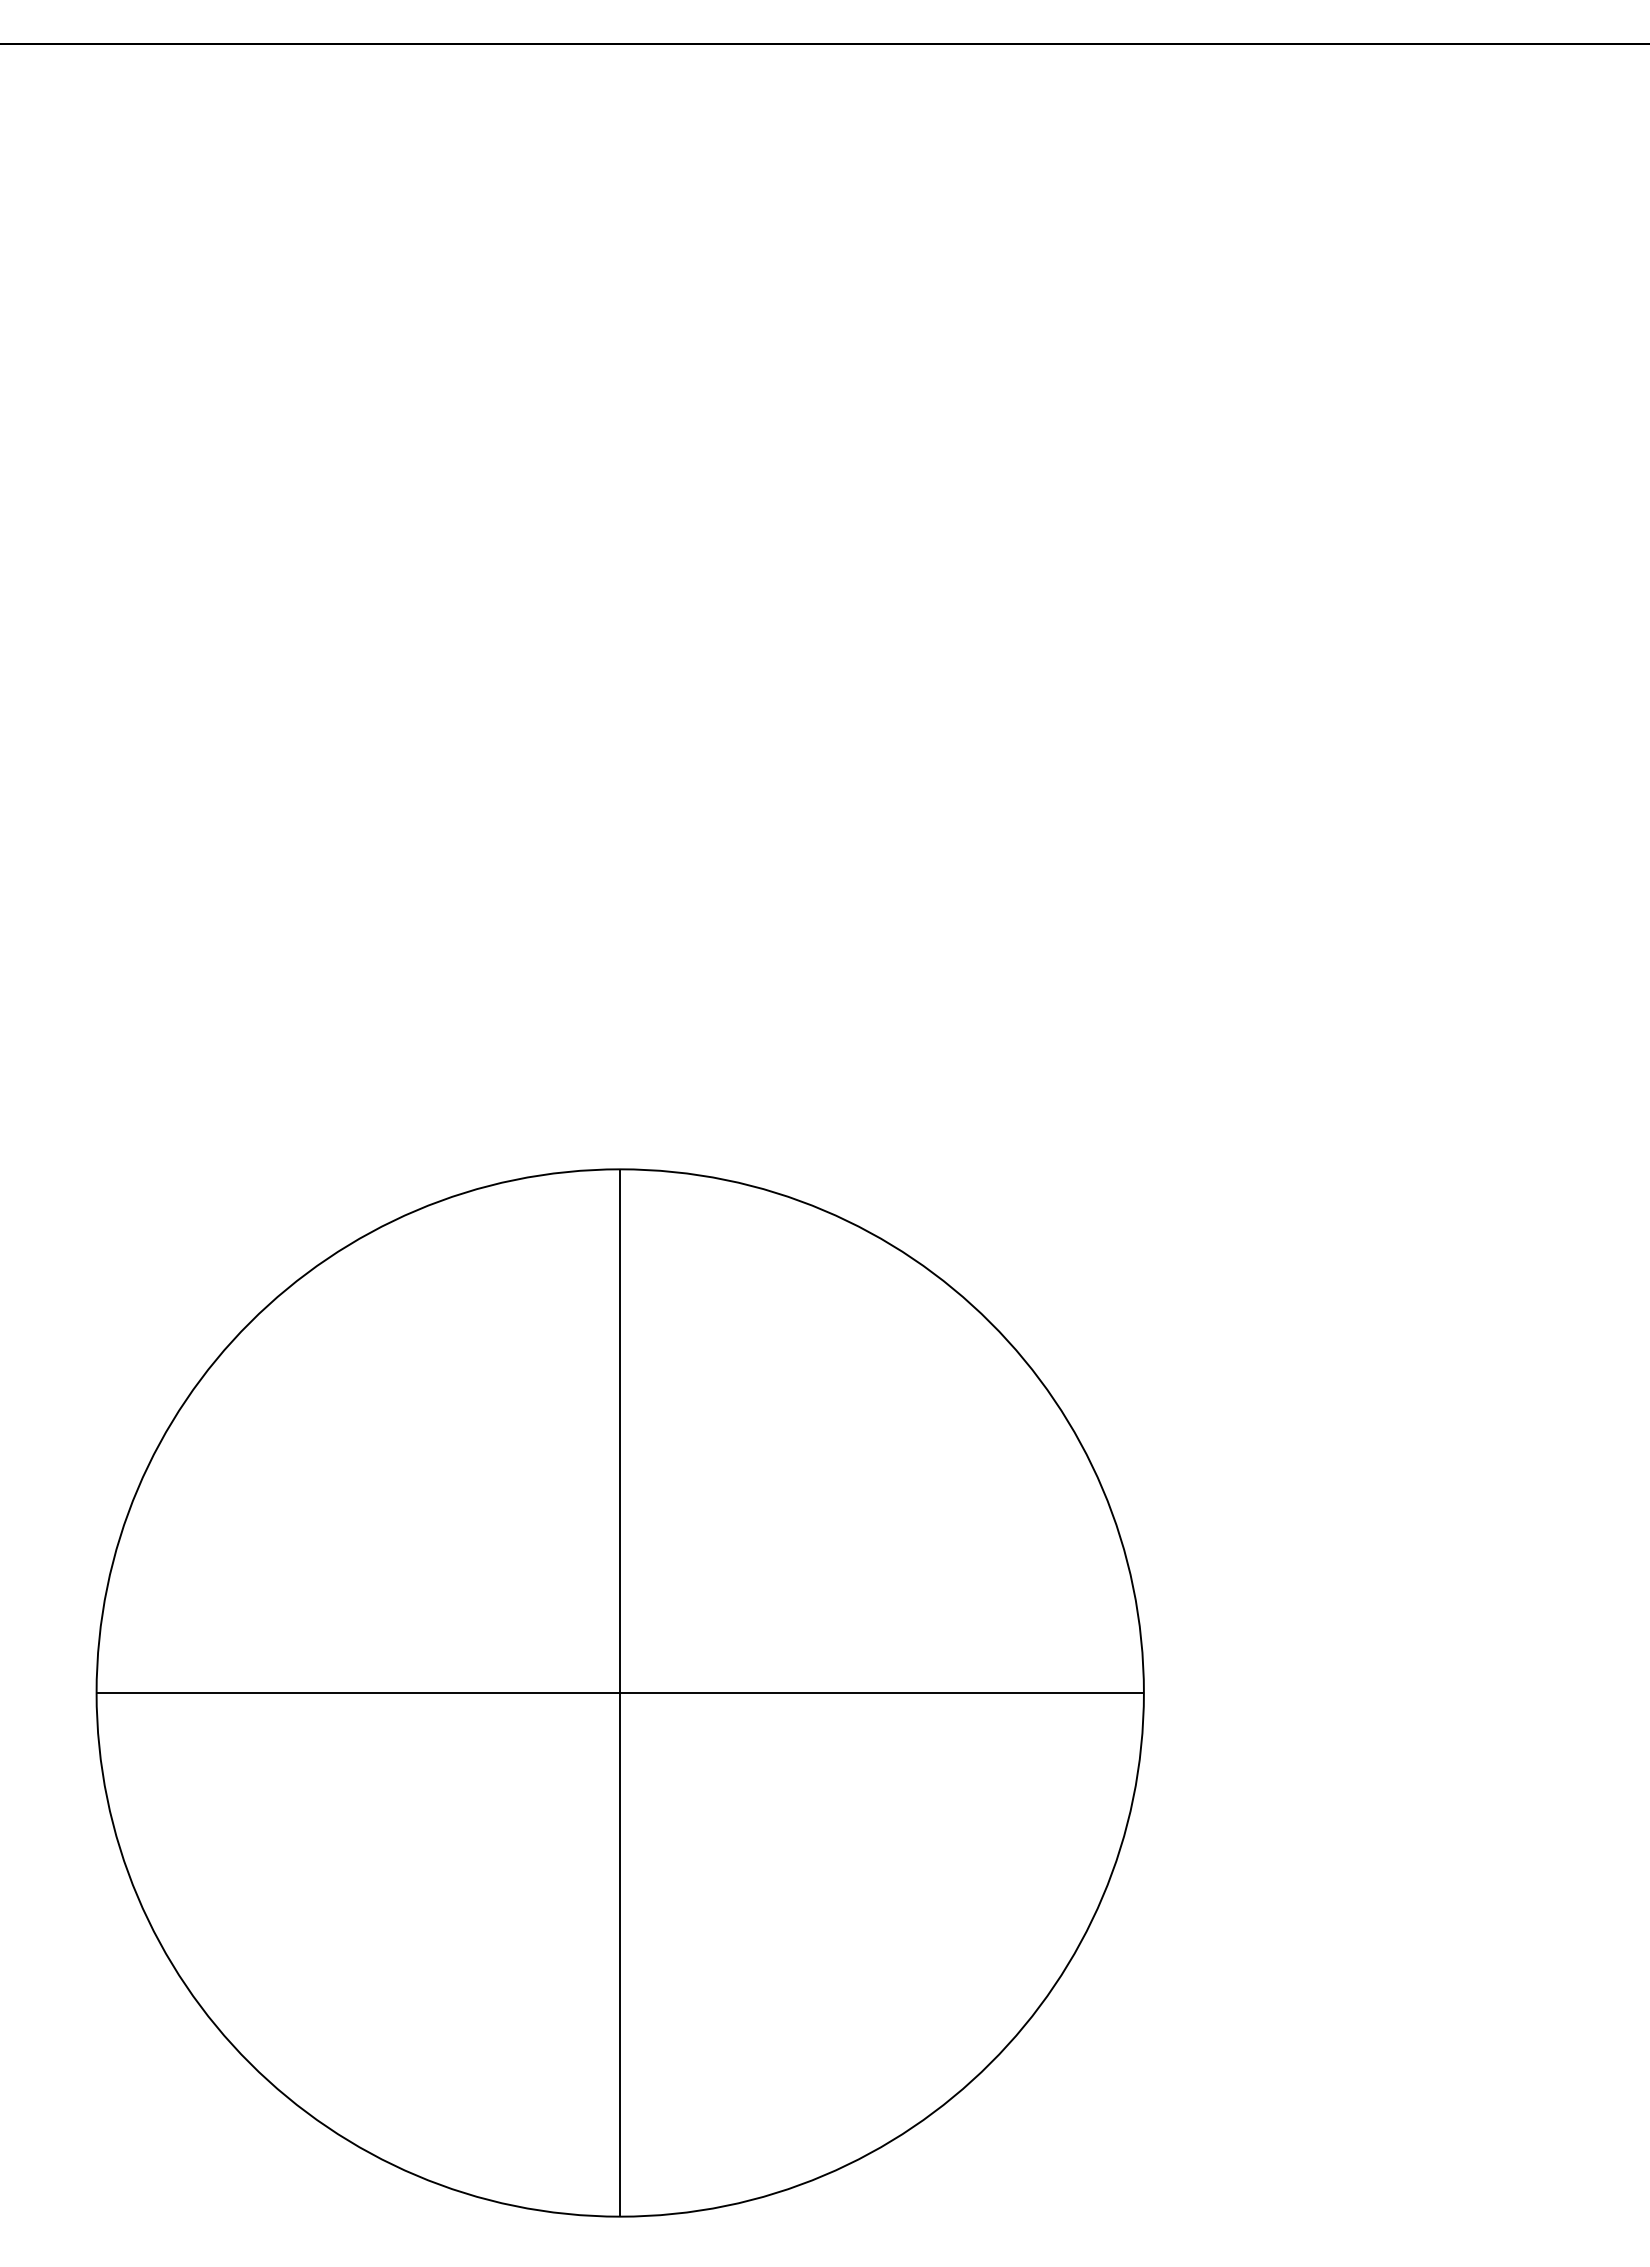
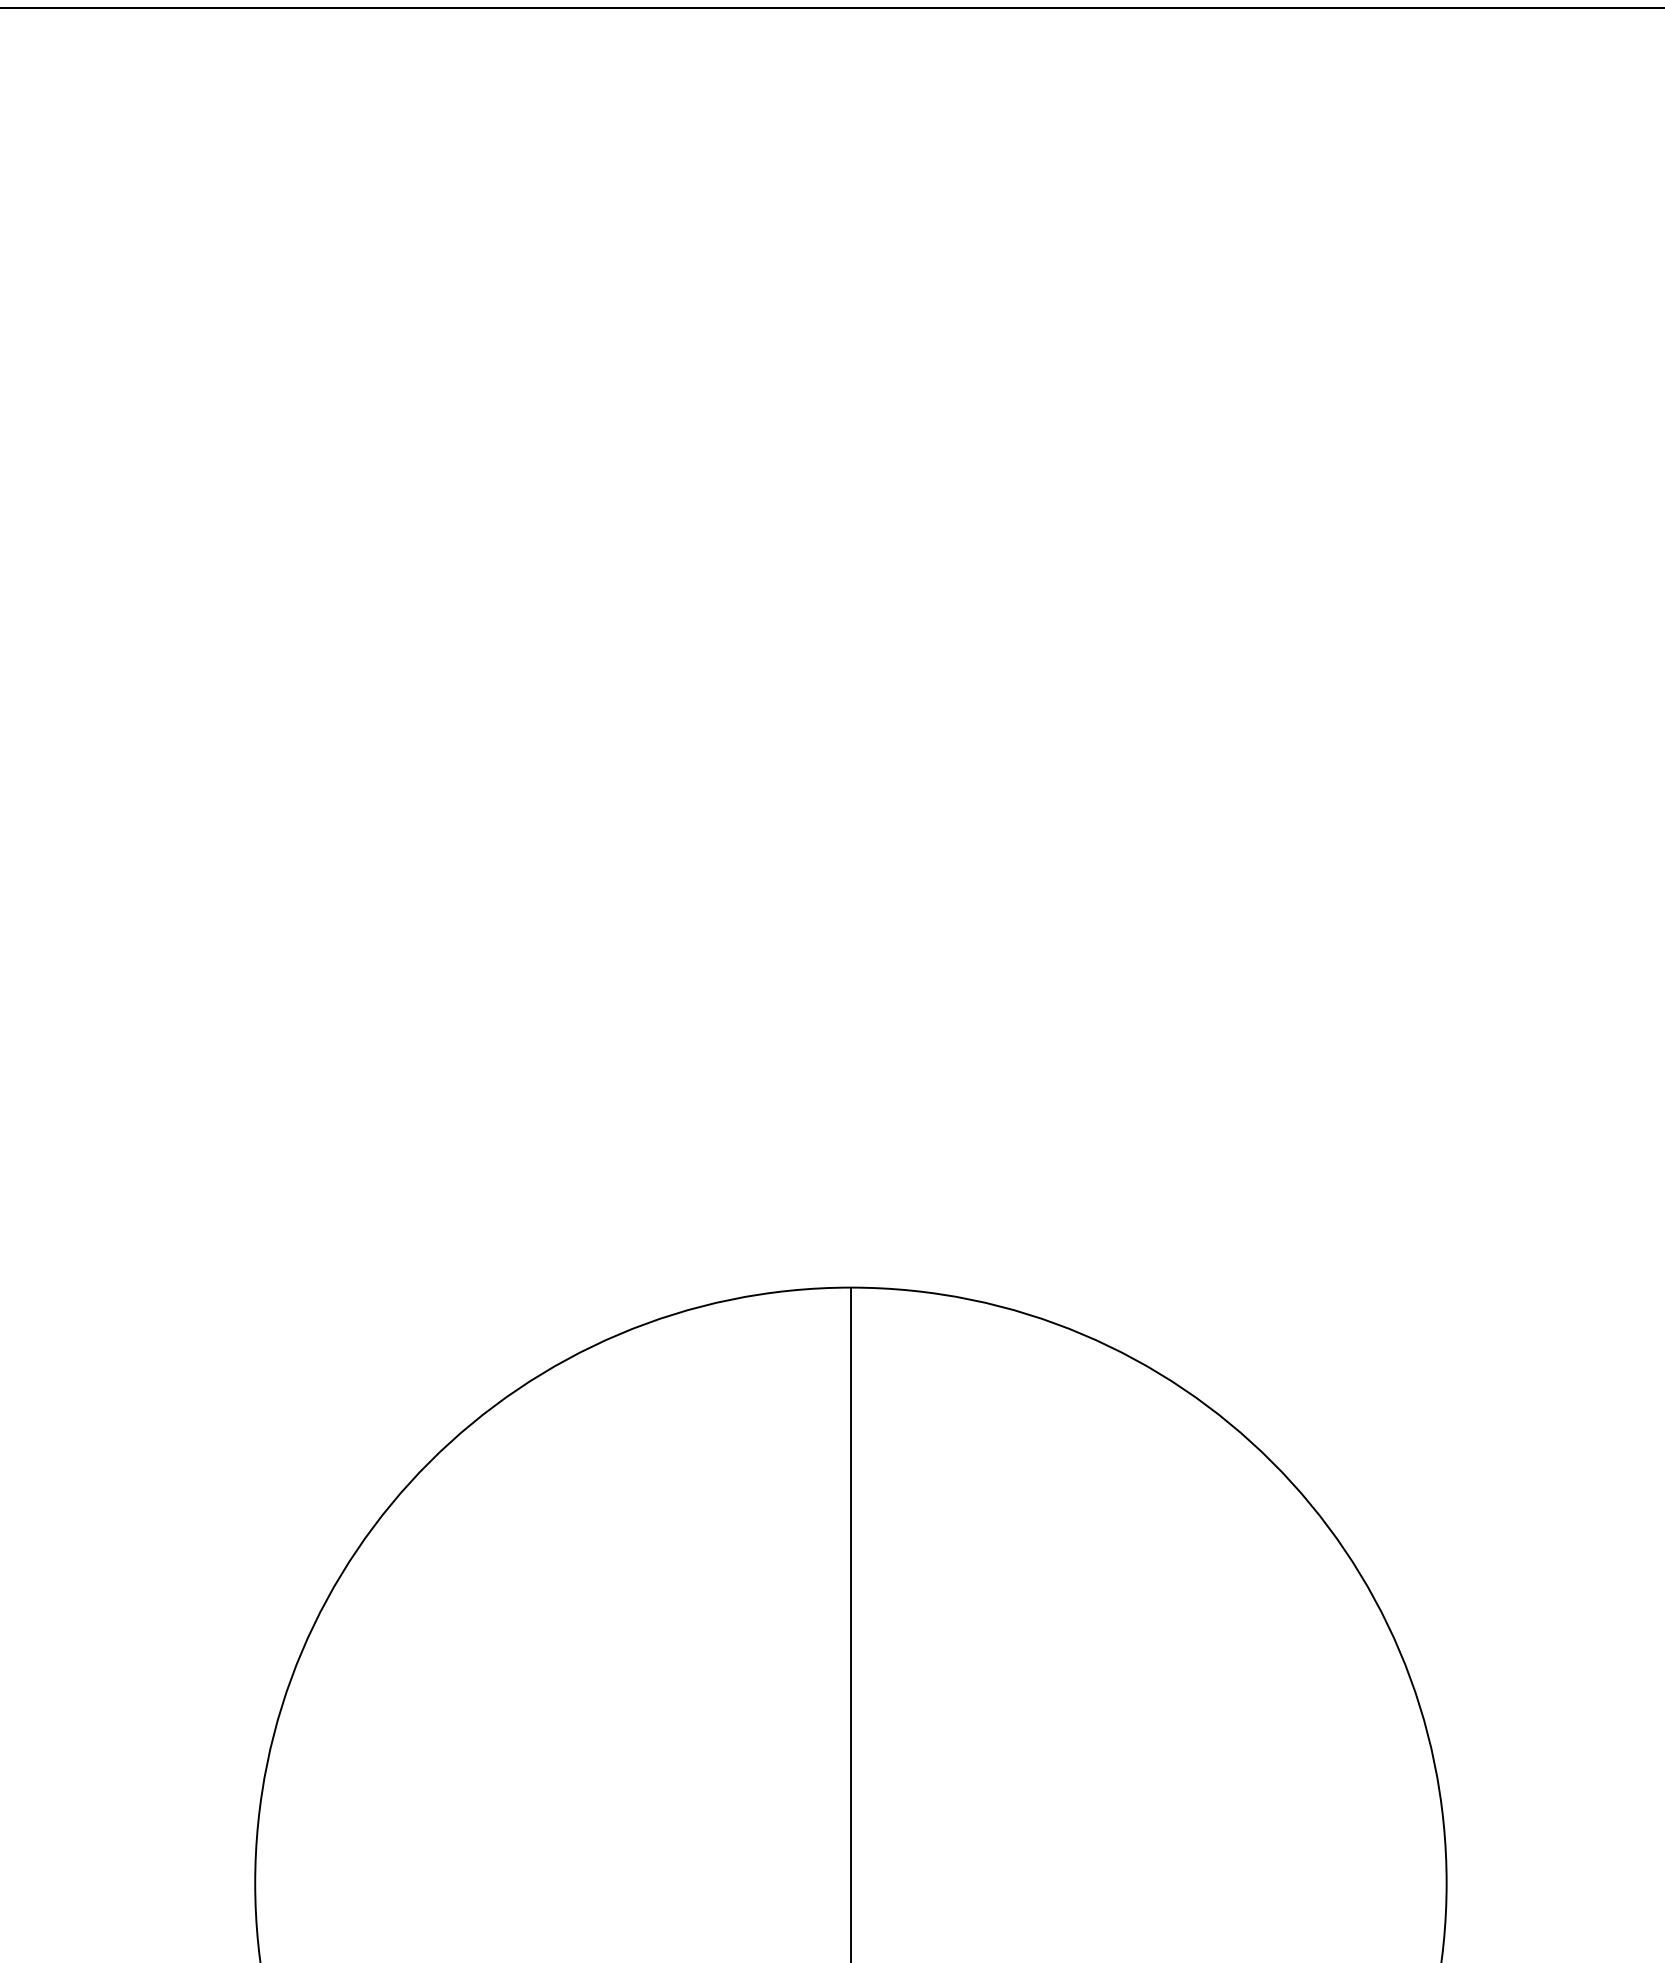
line: (619, 1693) -> (850, 1883), removed

